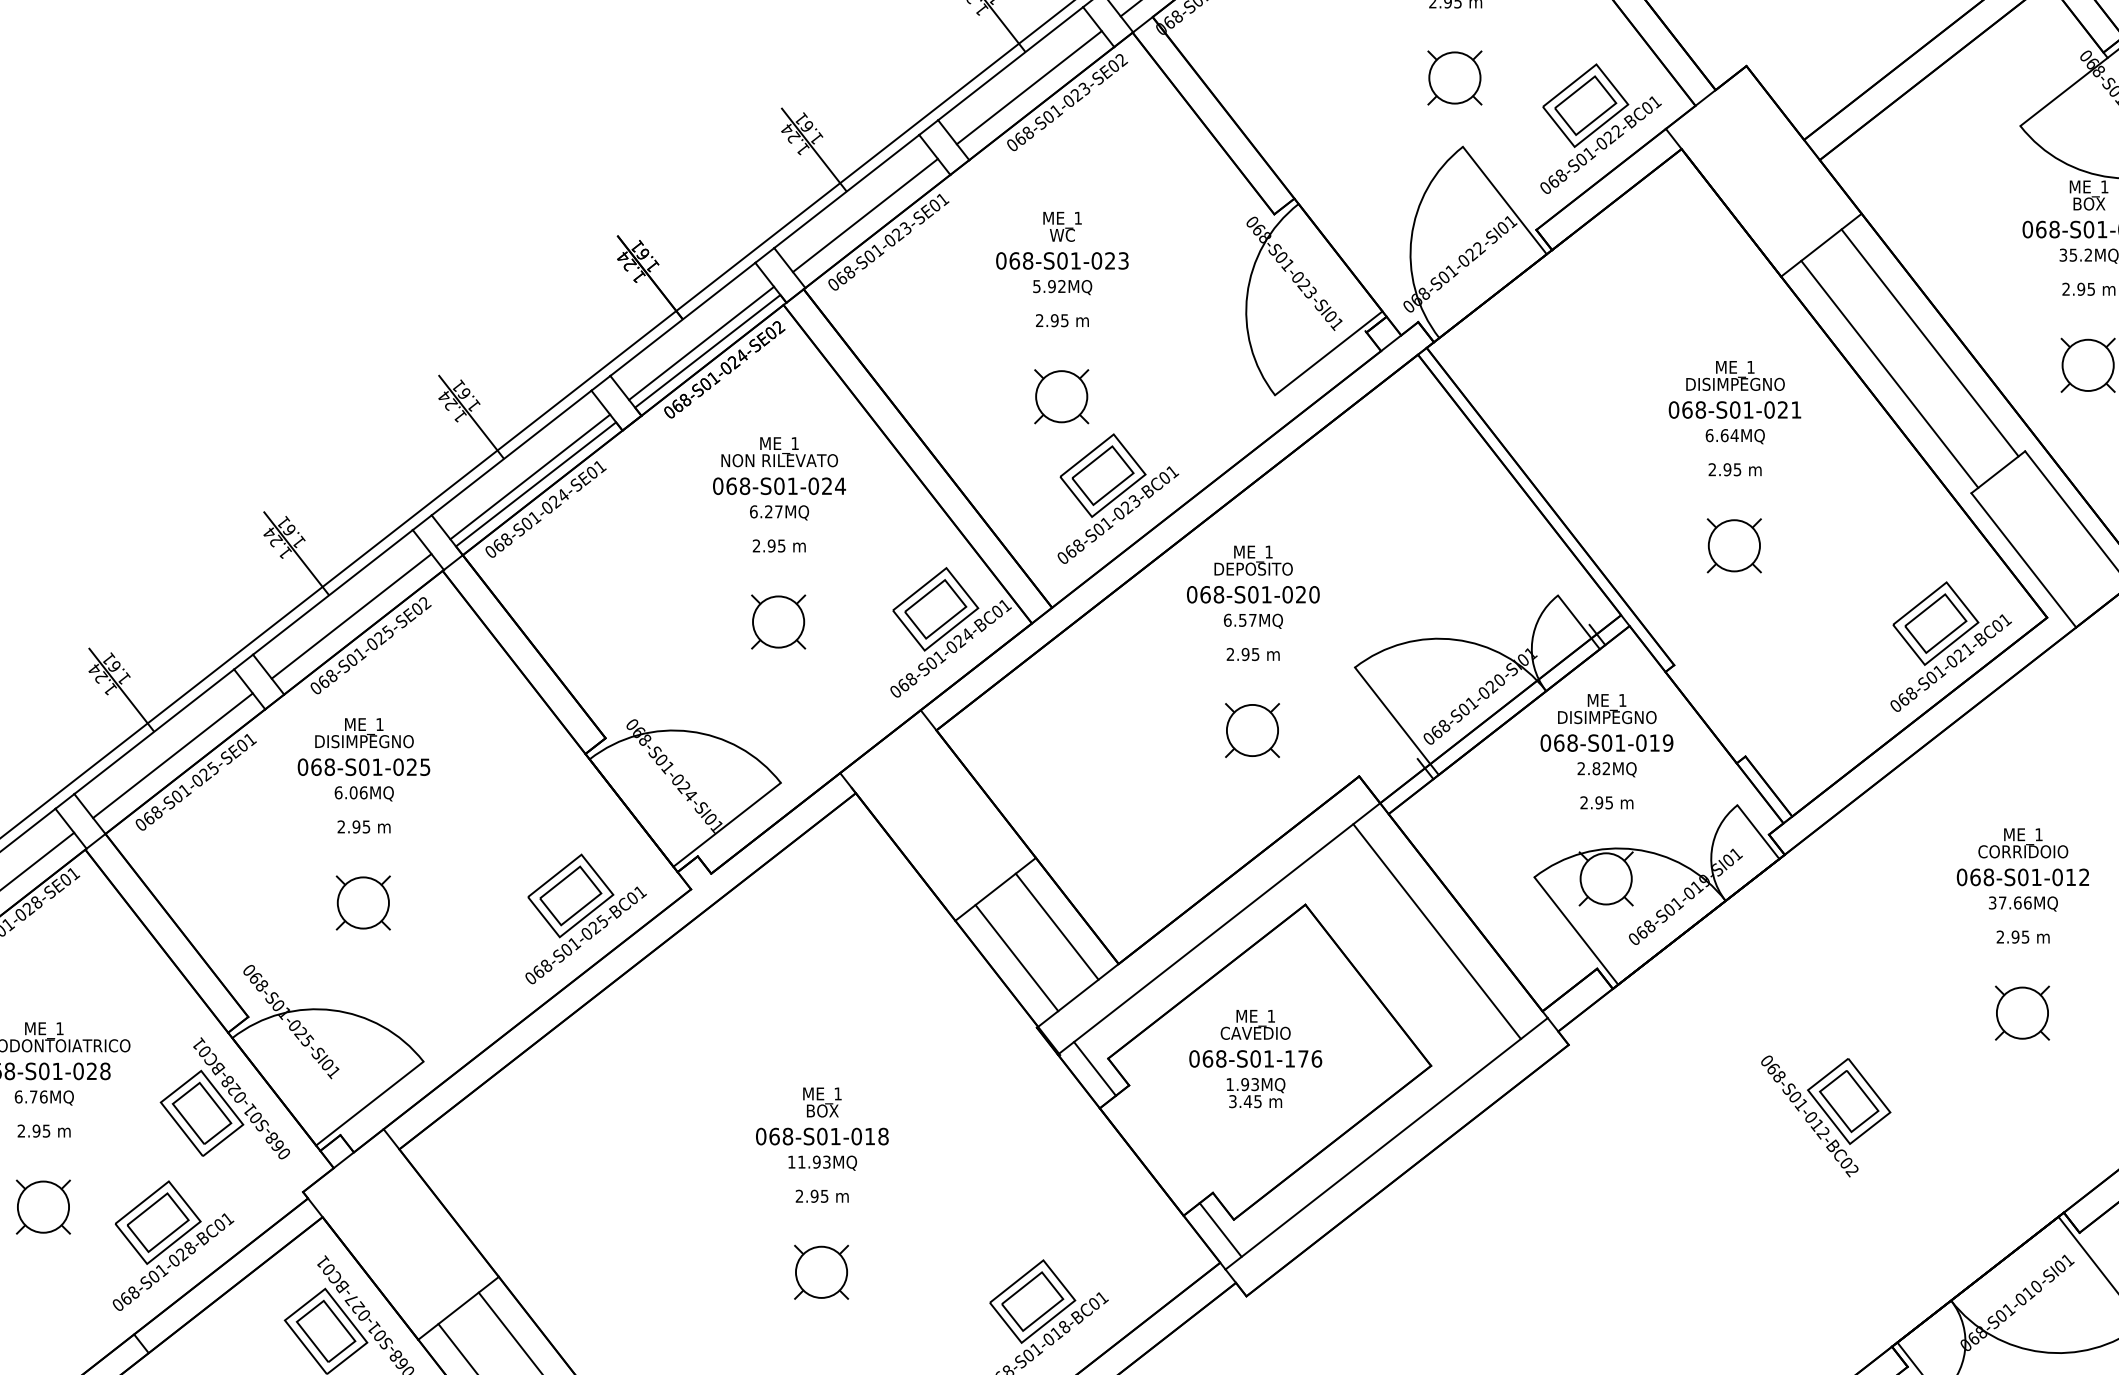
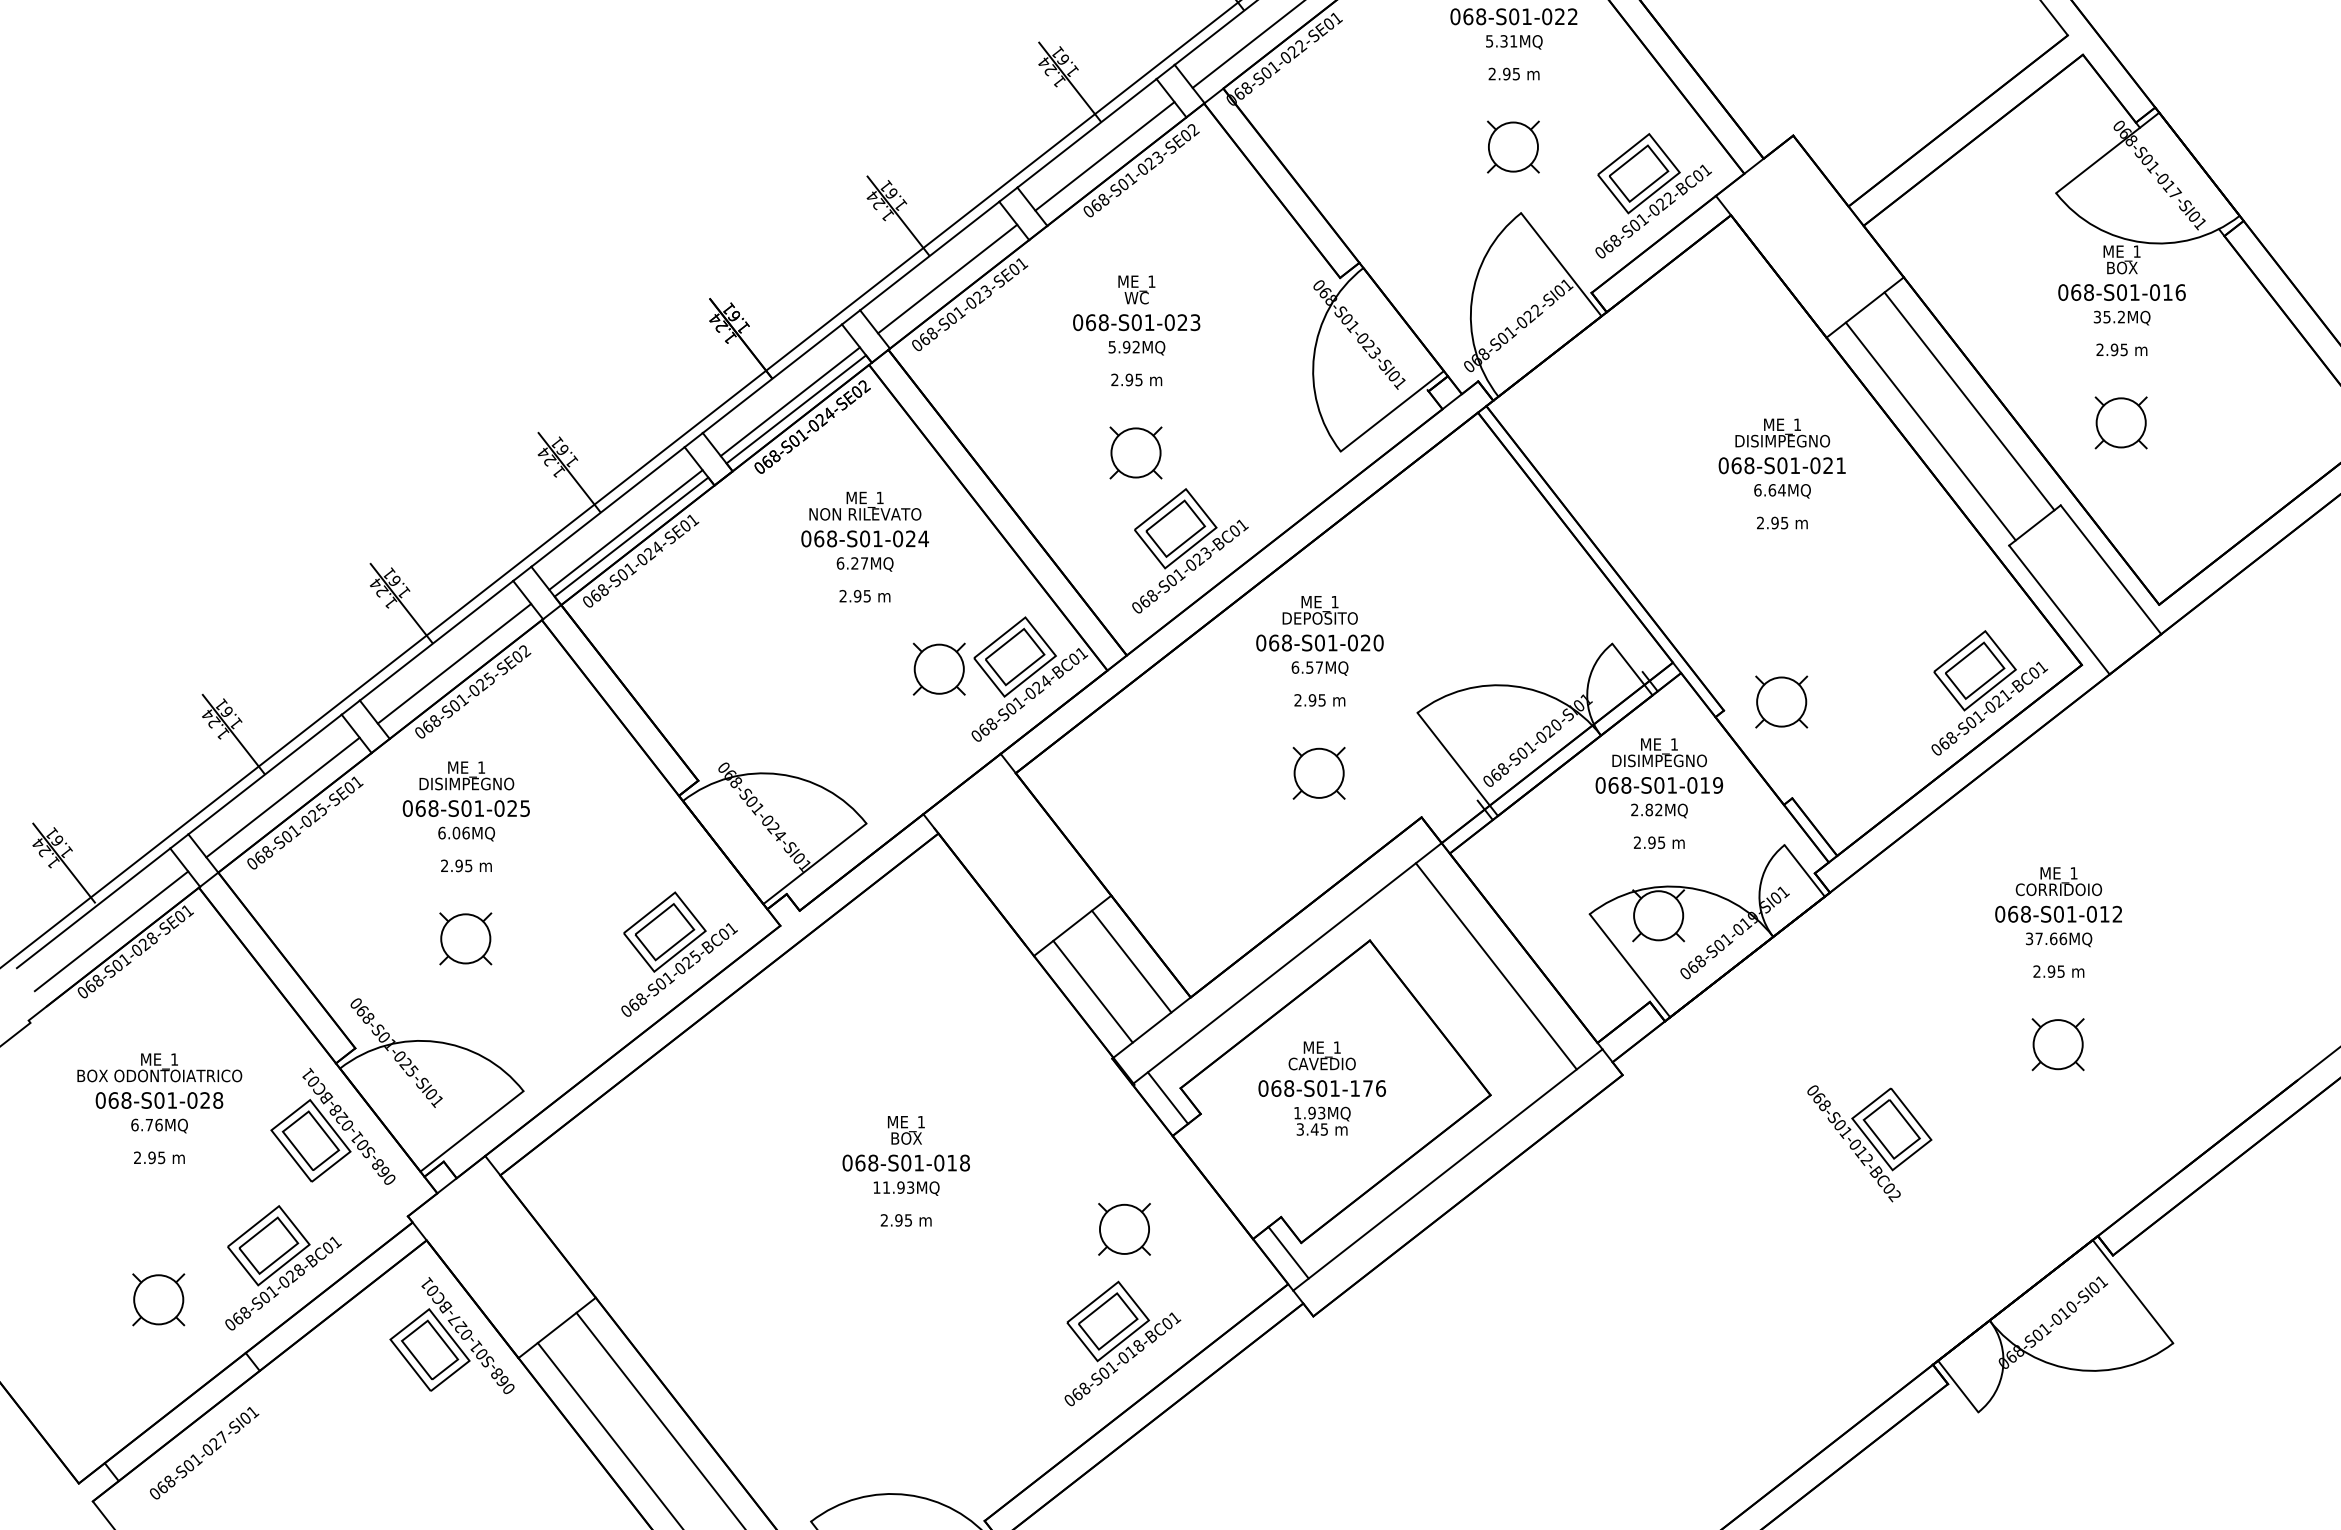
part: (1734, 545) -> (1781, 701), moved
part: (777, 621) -> (938, 668), moved
part: (43, 1206) -> (158, 1299), moved
part: (821, 1272) -> (1124, 1229), moved

